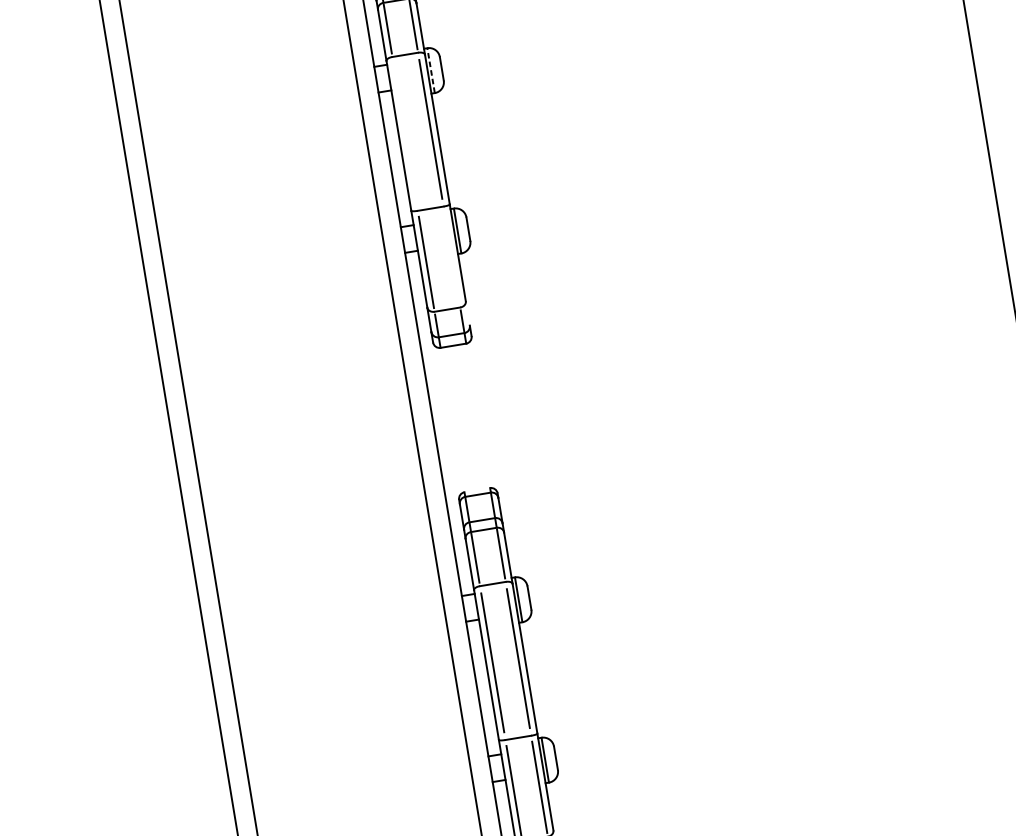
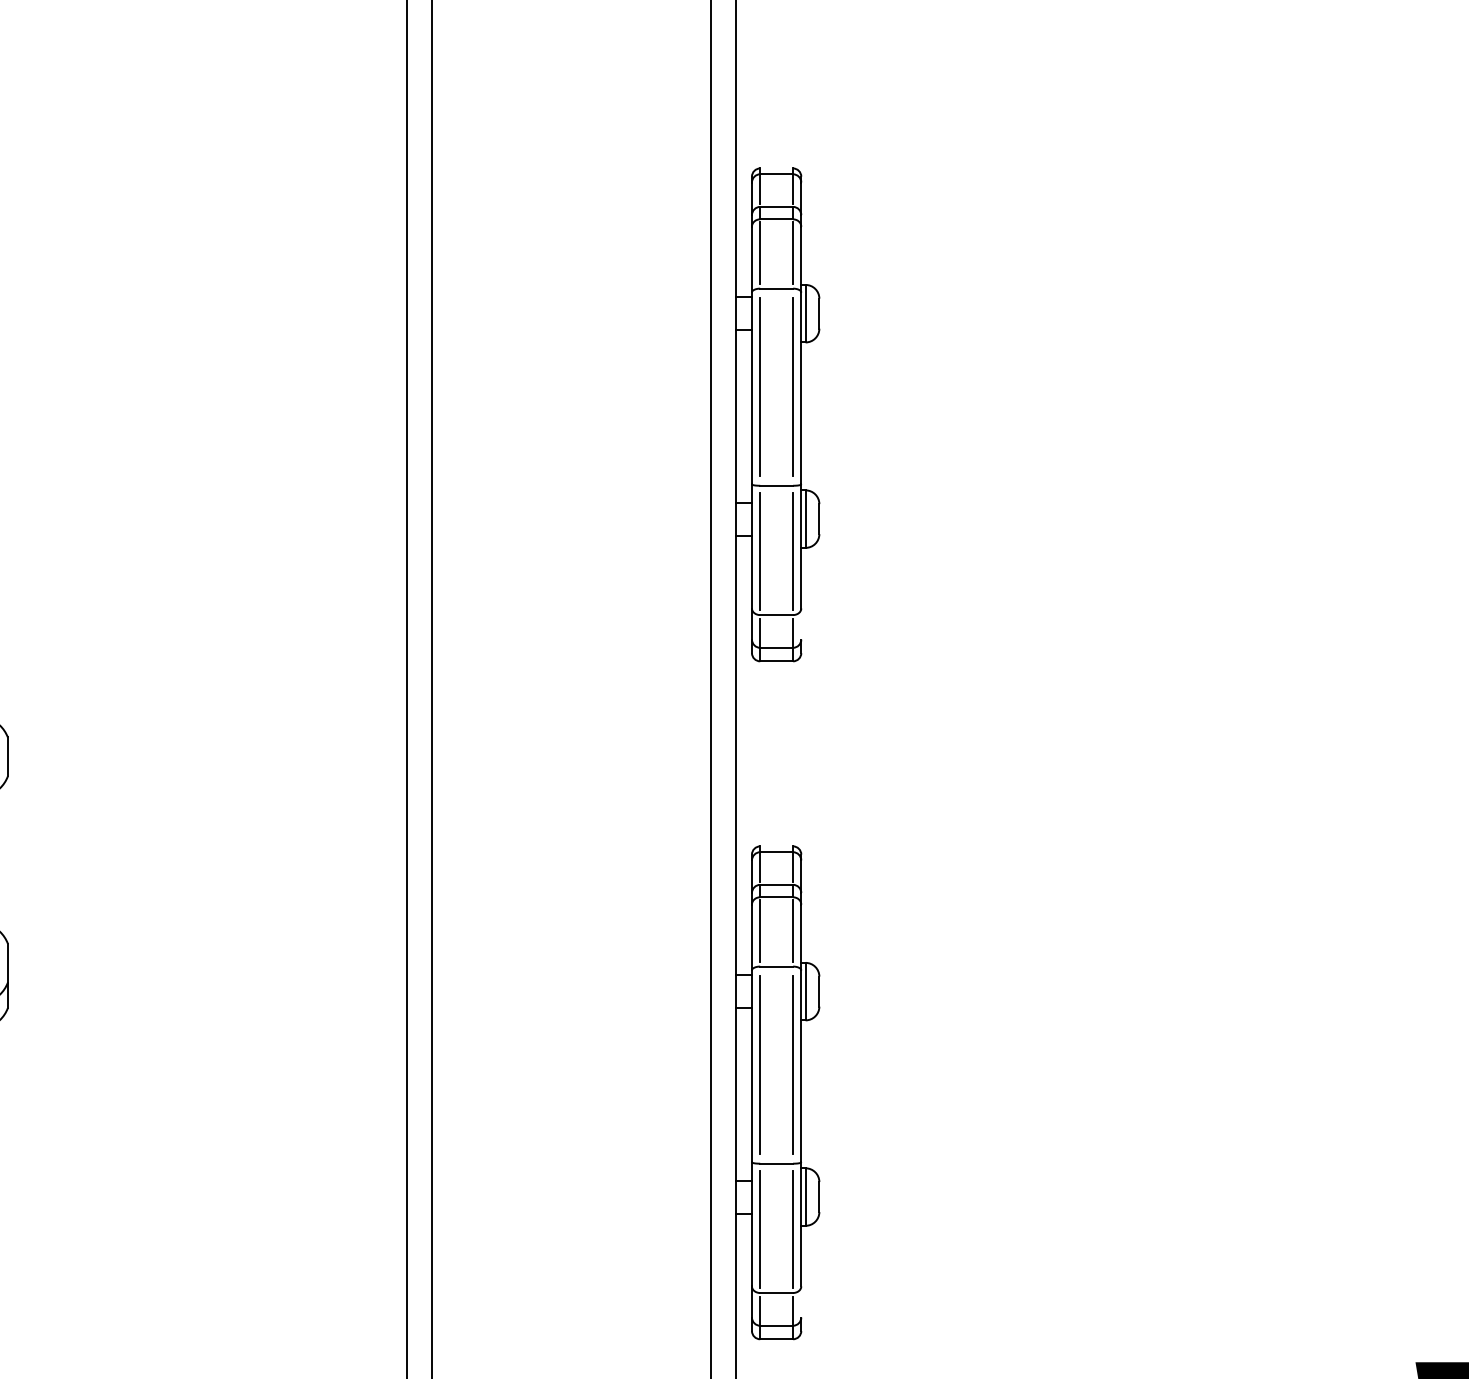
line: (430, 70) -> (805, 313), dashed -> solid
line: (405, 133) -> (760, 386), added
line: (452, 257) -> (793, 551), added

